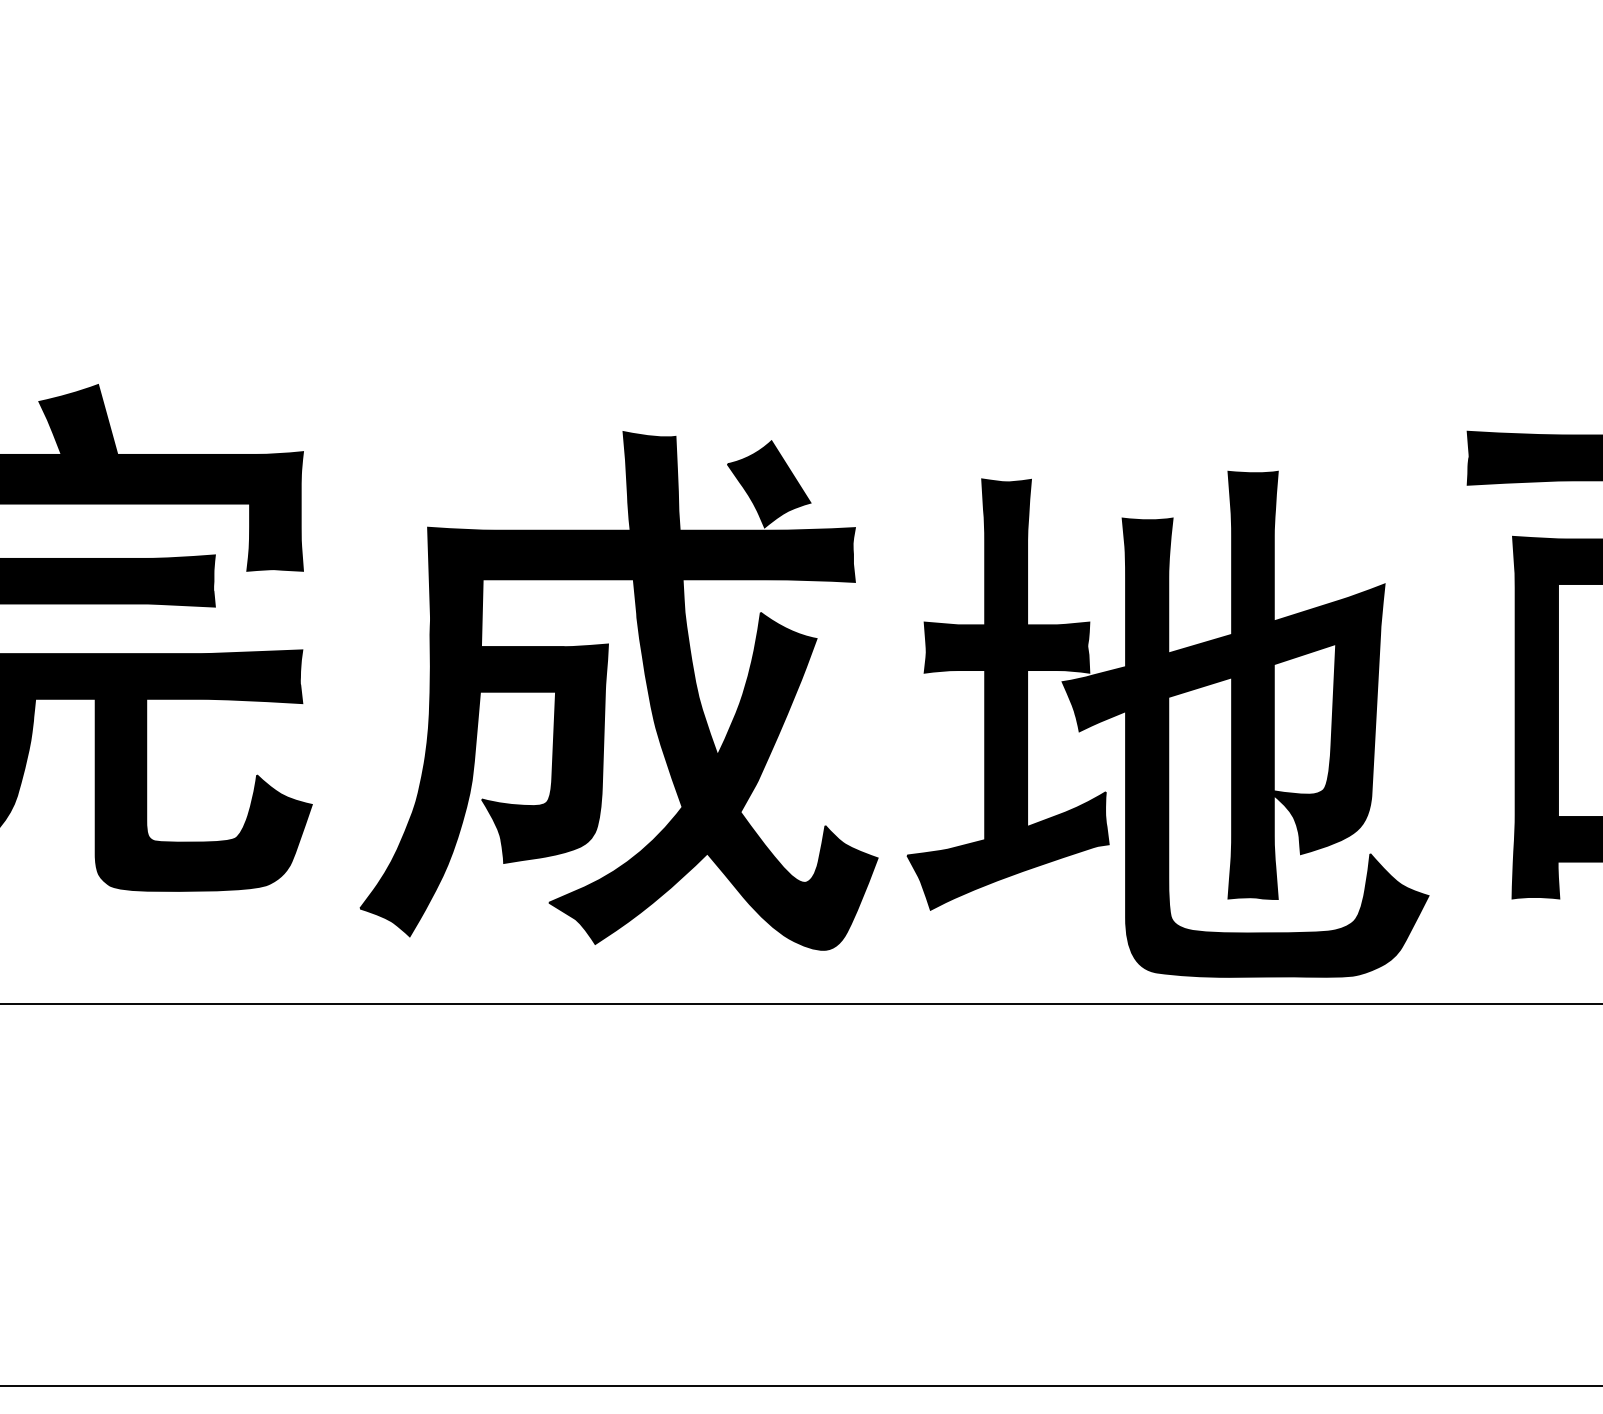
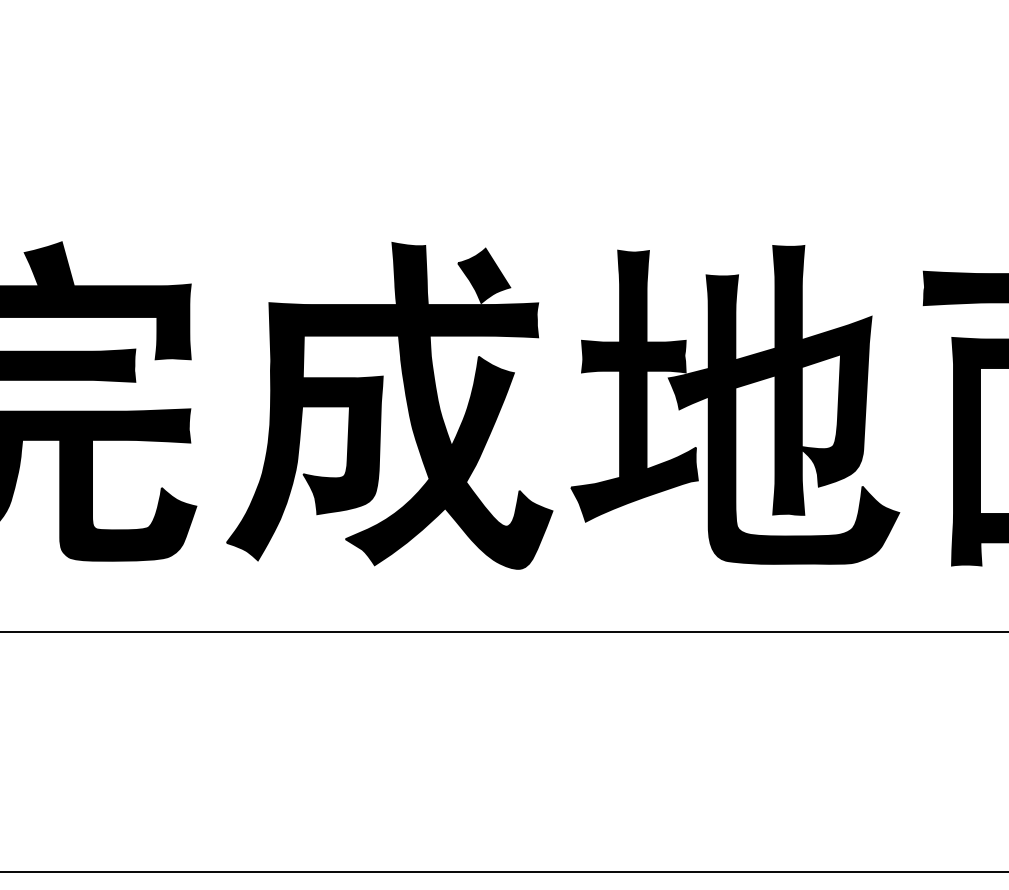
part: (606, 690) -> (381, 405), moved
part: (1168, 723) -> (735, 404), moved

